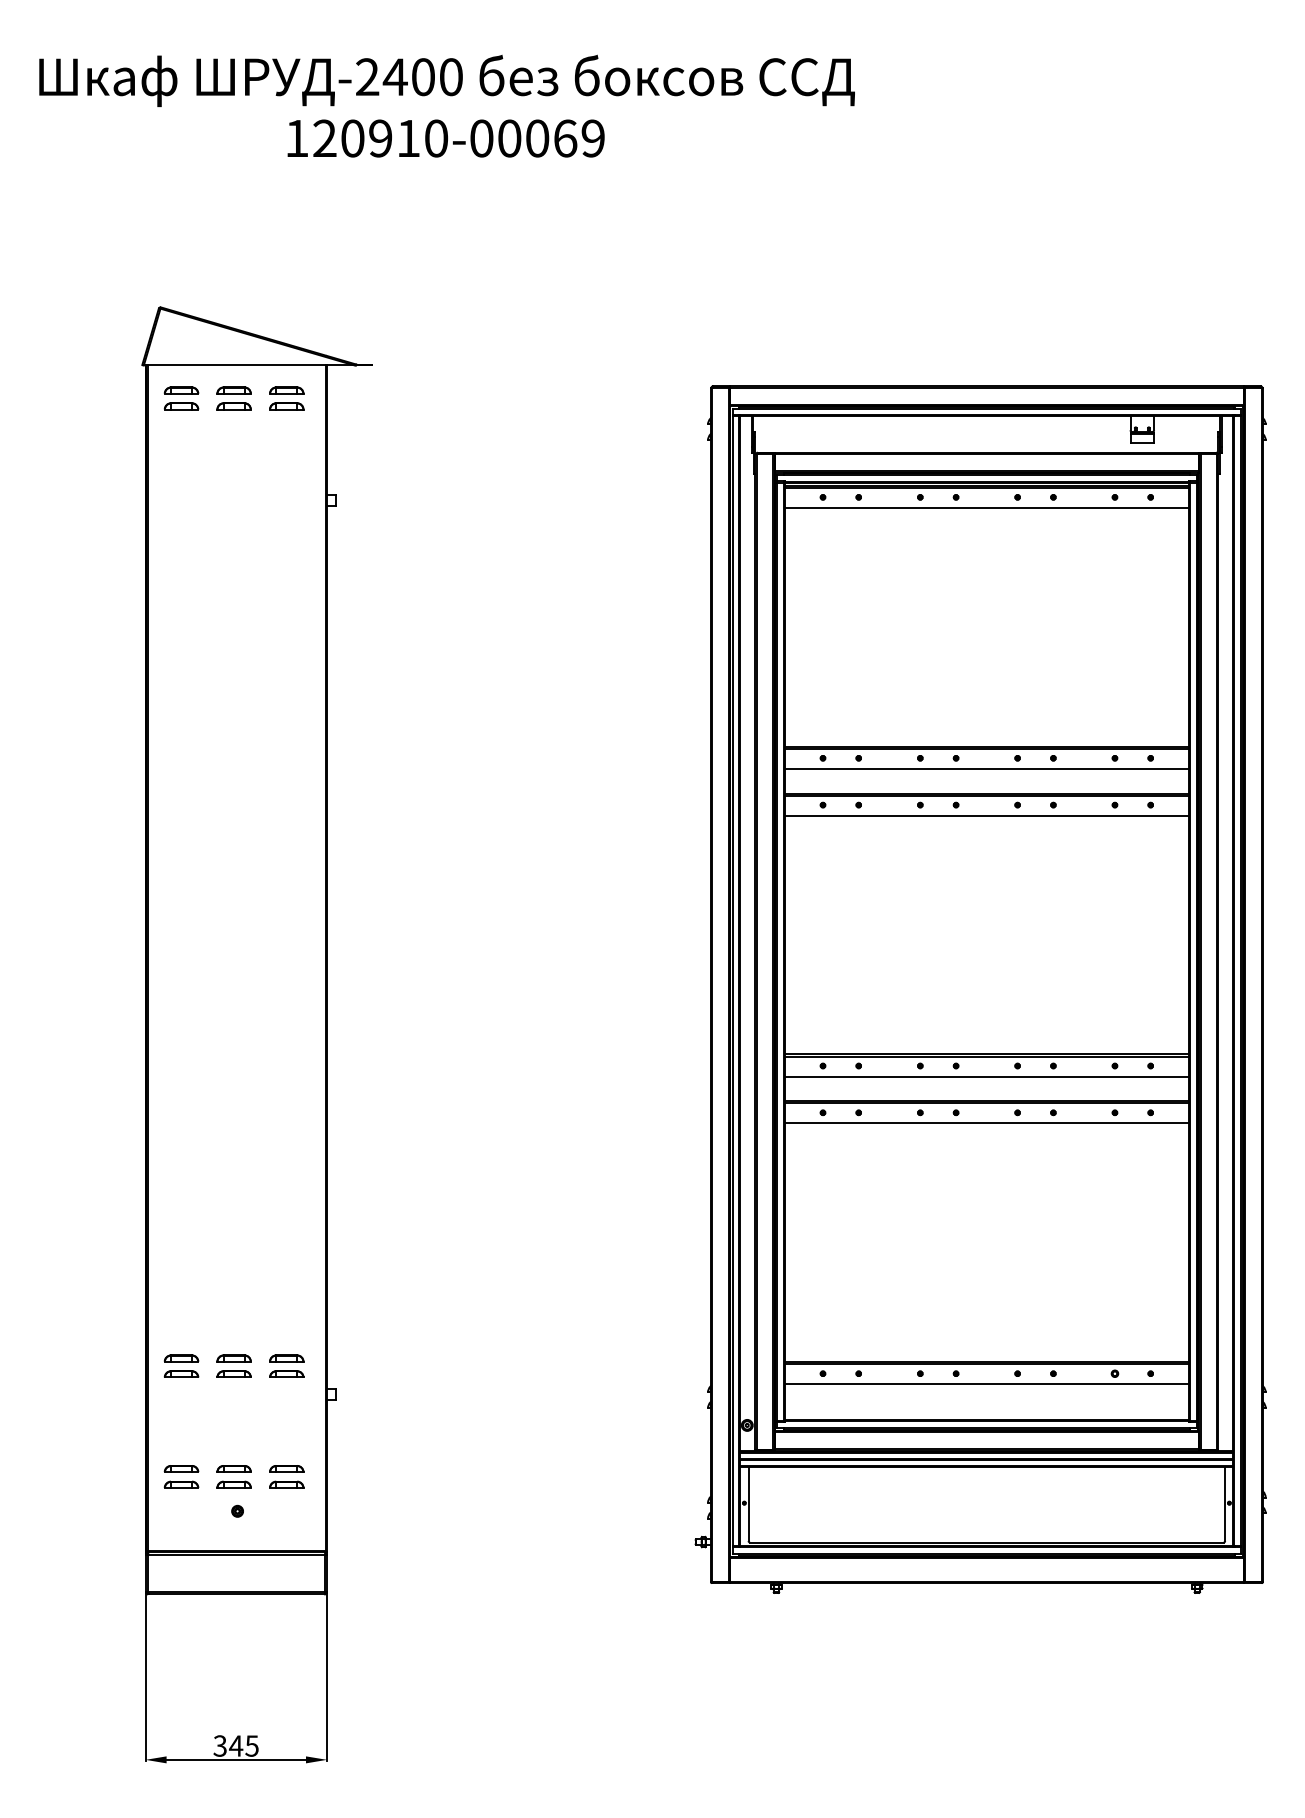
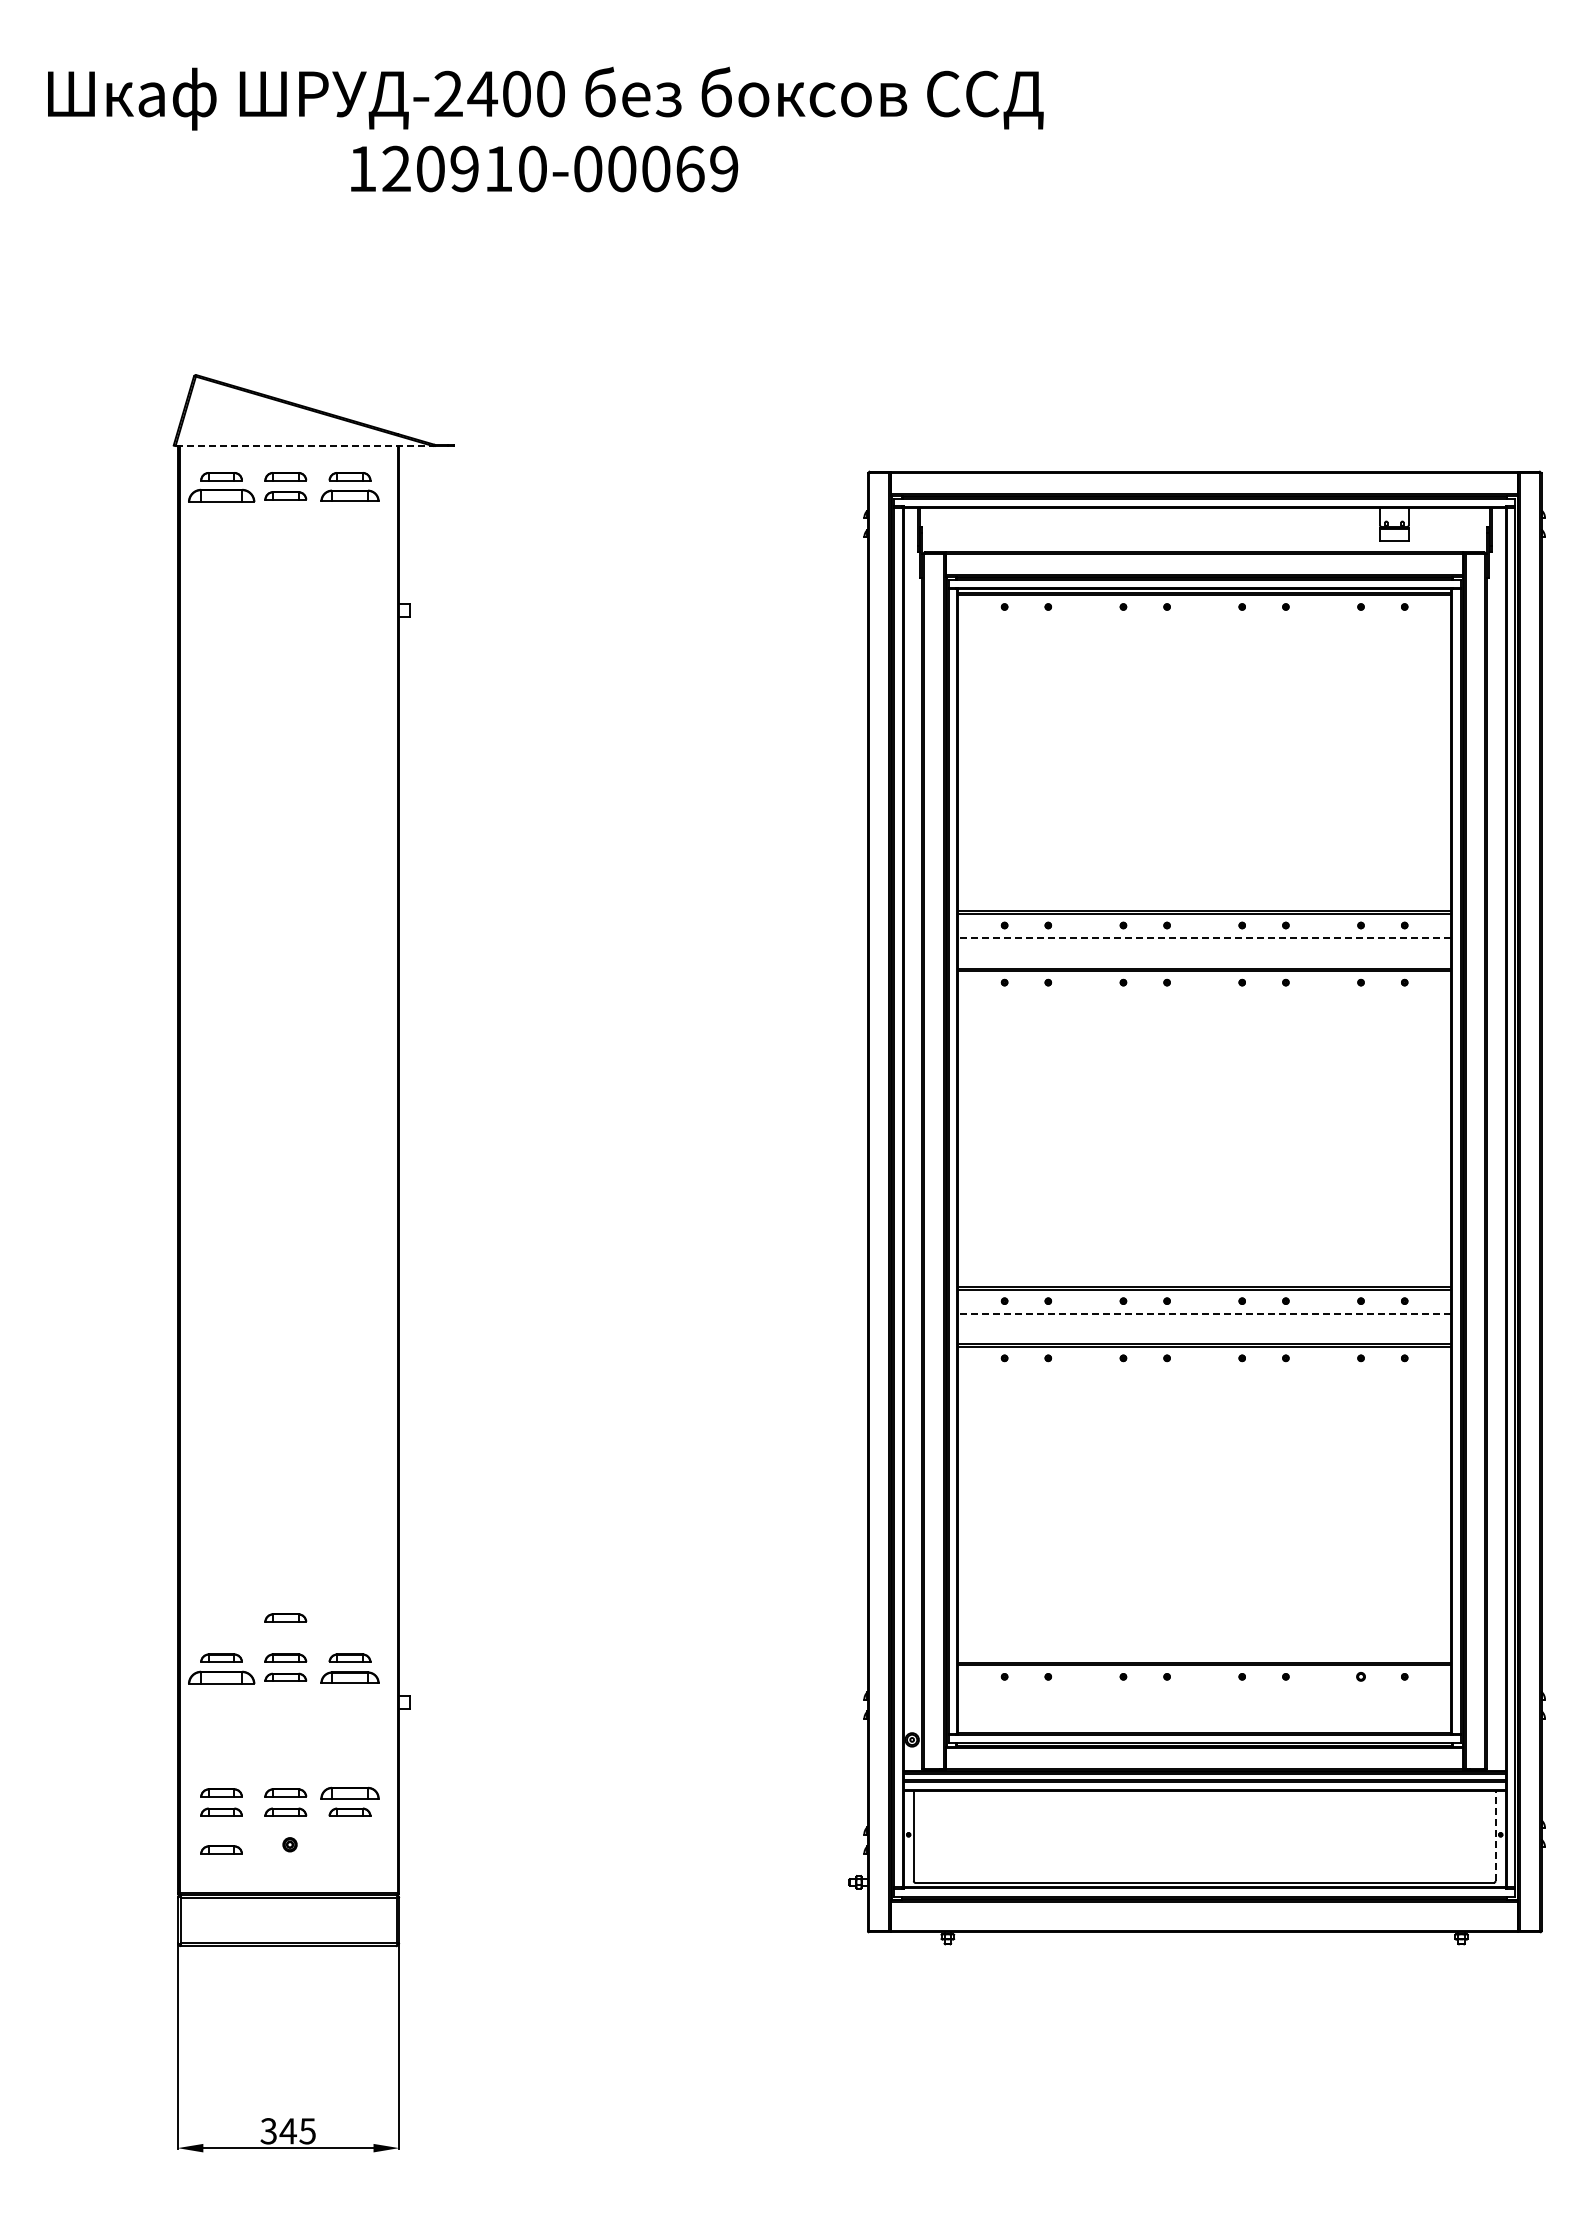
line: (249, 365) -> (304, 446), solid -> dashed
part: (181, 406) -> (221, 495), size x1.6
part: (286, 406) -> (349, 495), size x1.4
line: (986, 507) -> (1204, 619), removed
line: (986, 768) -> (1204, 938), solid -> dashed
line: (986, 815) -> (1204, 995), removed
line: (986, 1076) -> (1204, 1314), solid -> dashed
line: (986, 1123) -> (1204, 1371), removed
part: (233, 1325) -> (285, 1617), added
part: (181, 1373) -> (221, 1676), size x1.6
part: (286, 1373) -> (349, 1676), size x1.4
line: (986, 1384) -> (1204, 1689), removed
part: (286, 1468) -> (349, 1792), size x1.4
line: (1225, 1503) -> (1495, 1835), solid -> dashed
part: (181, 1515) -> (221, 1849), added

